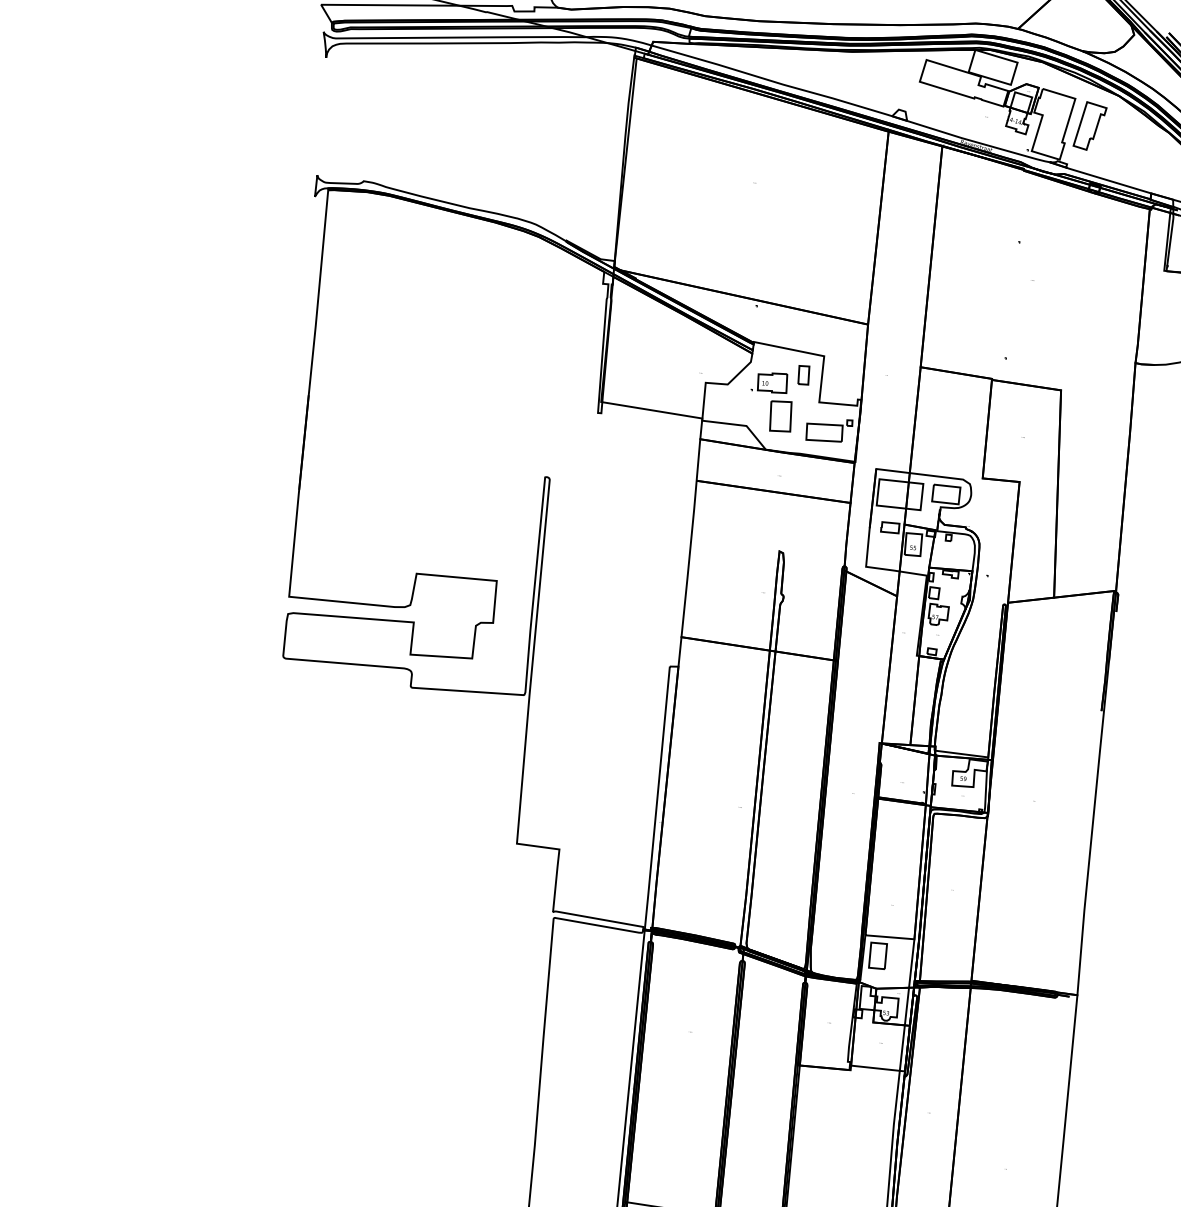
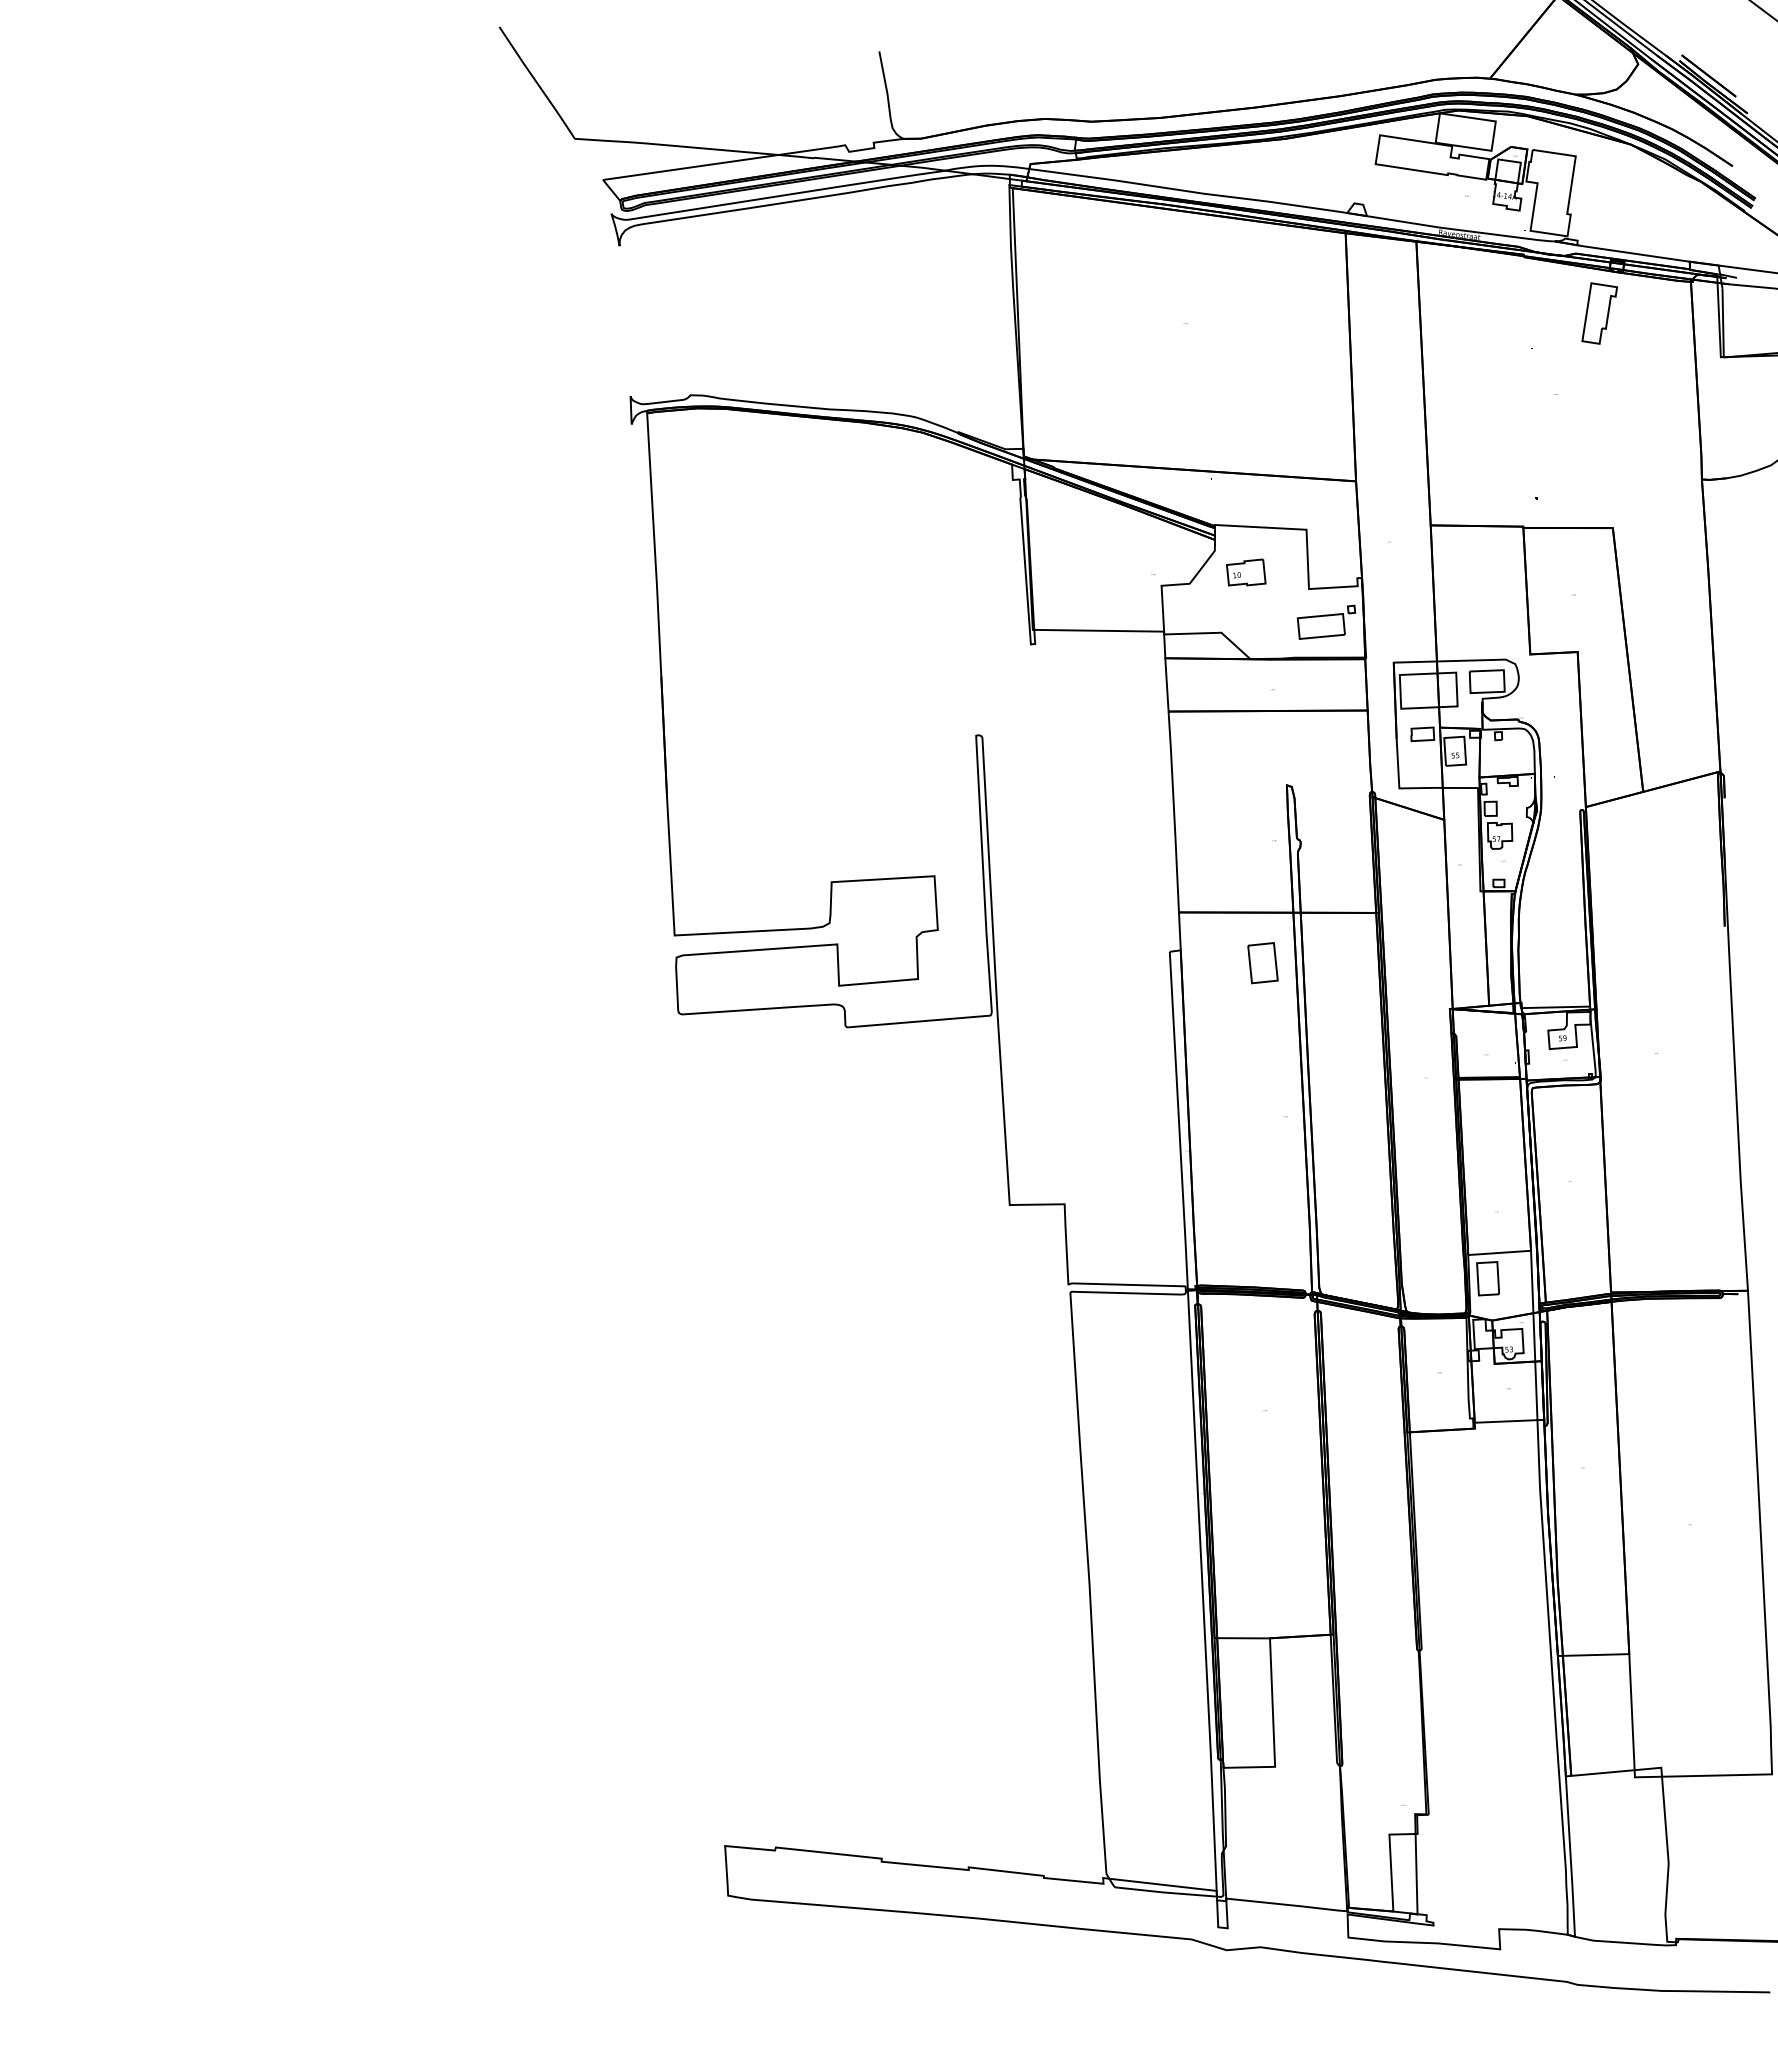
part: (1089, 126) -> (1599, 313), moved
part: (803, 375) -> (1284, 557), removed
part: (780, 416) -> (1262, 963), moved

